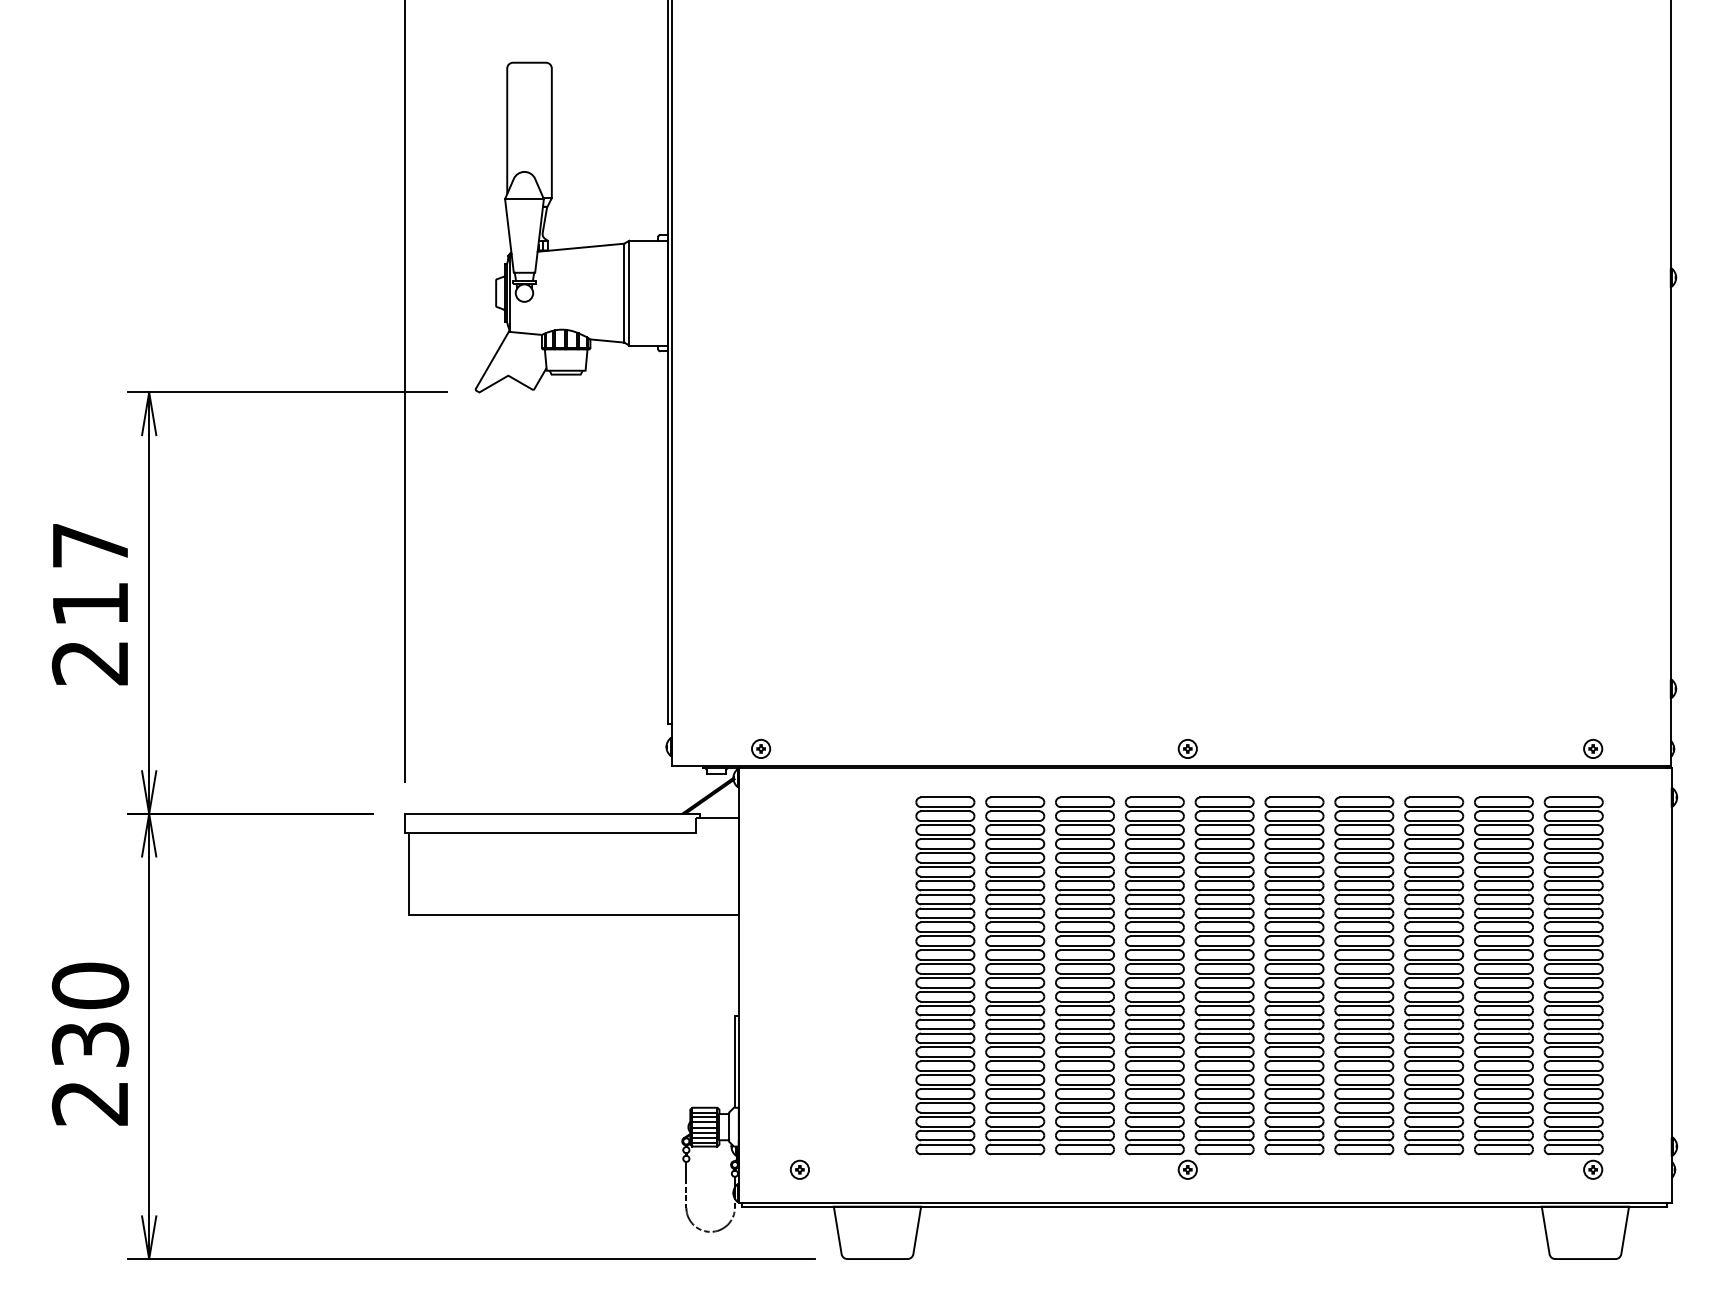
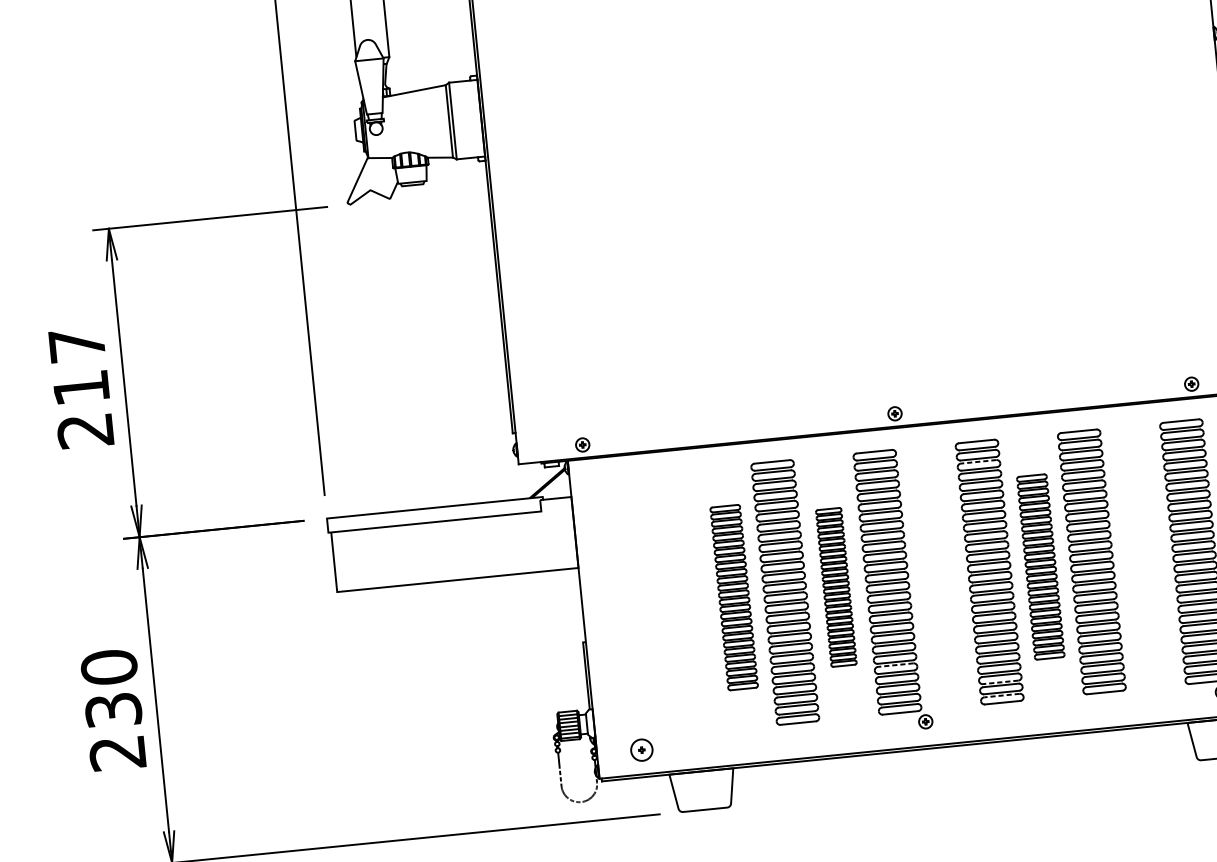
line: (1294, 825) -> (978, 462), solid -> dashed
part: (945, 975) -> (734, 597), size x0.7
part: (1084, 975) -> (835, 587), size x0.6
part: (1224, 975) -> (938, 576), removed
part: (1364, 975) -> (1040, 566), size x0.7
part: (1503, 975) -> (1142, 556), removed
line: (1154, 1089) -> (895, 665), solid -> dashed
line: (1294, 1126) -> (1000, 682), solid -> dashed
line: (1294, 1144) -> (1002, 695), solid -> dashed
circle: (799, 1169) -> (641, 749), size x1.6

